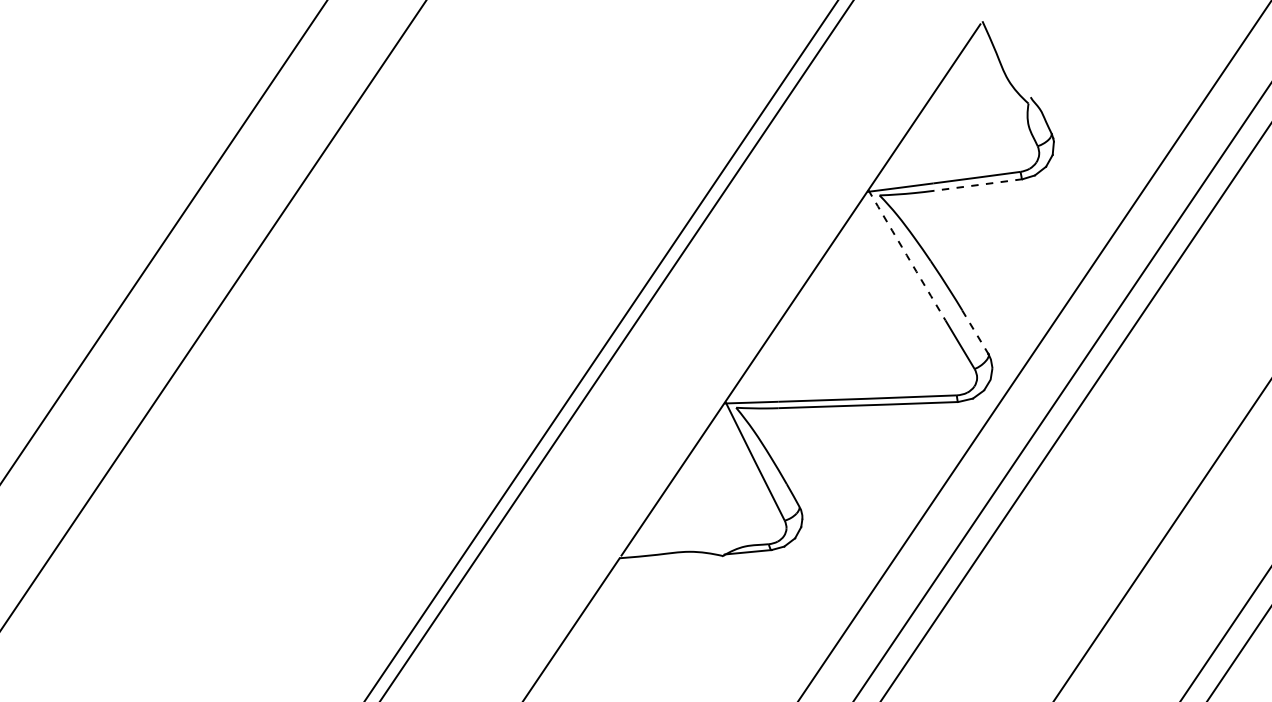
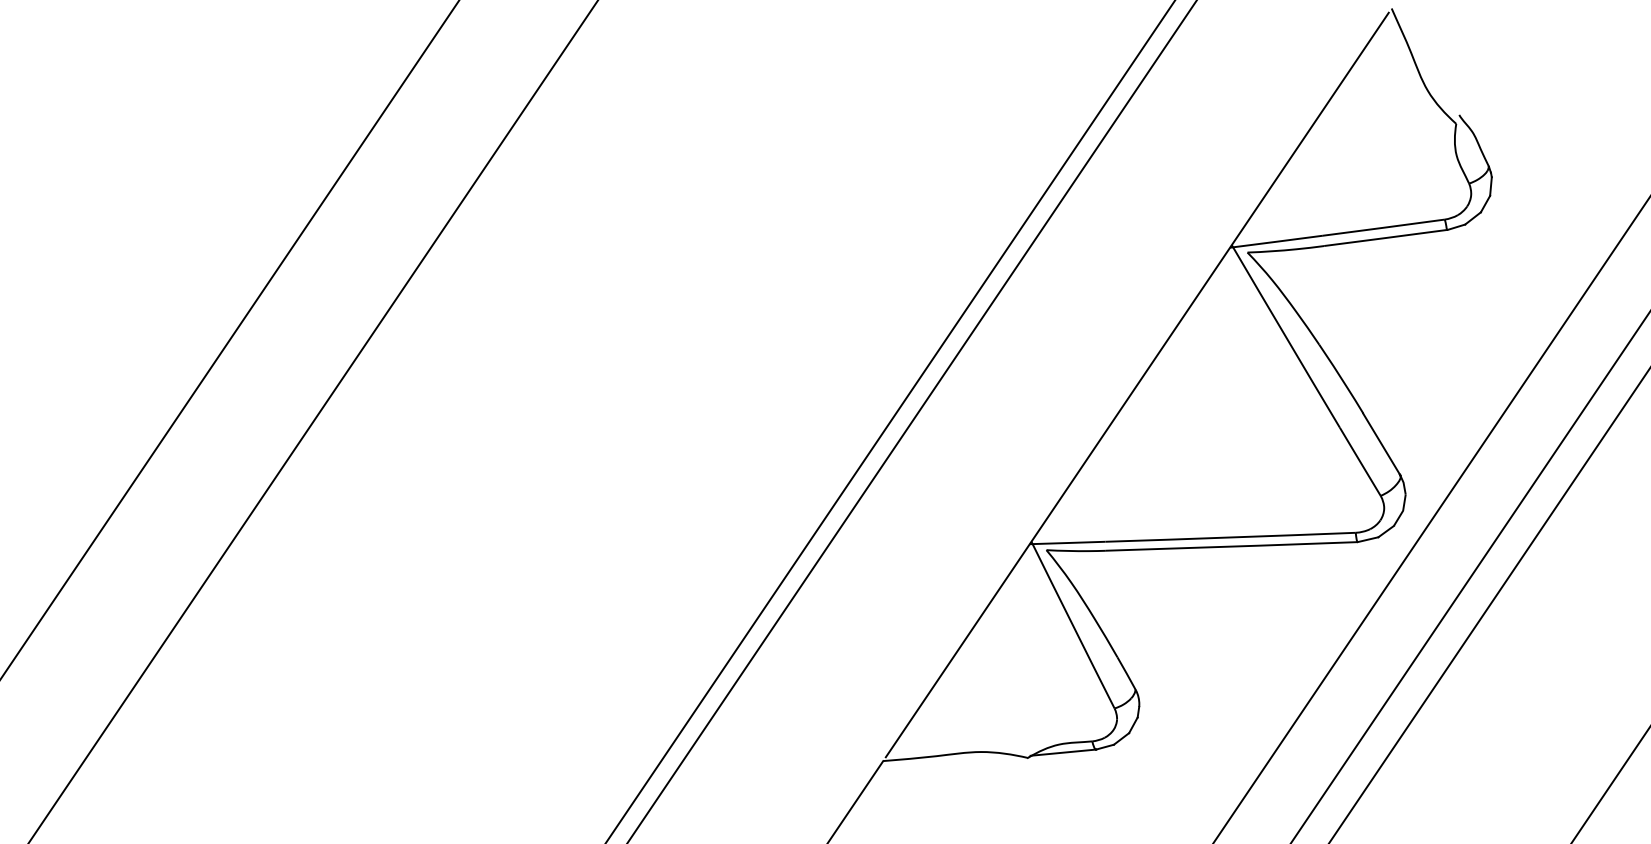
line: (978, 185) -> (1386, 238), dashed -> solid
arc: (906, 255) -> (1285, 336), dashed -> solid
line: (975, 332) -> (1381, 444), dashed -> solid

